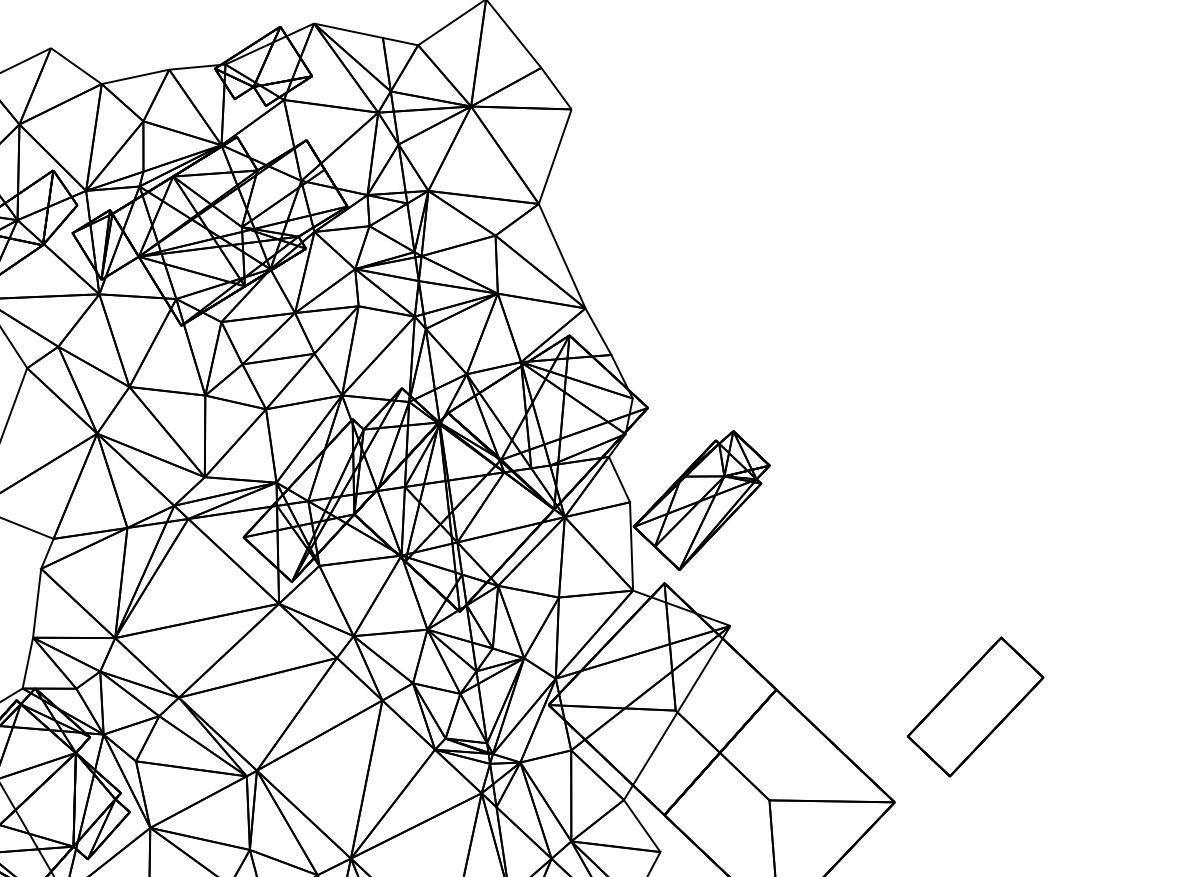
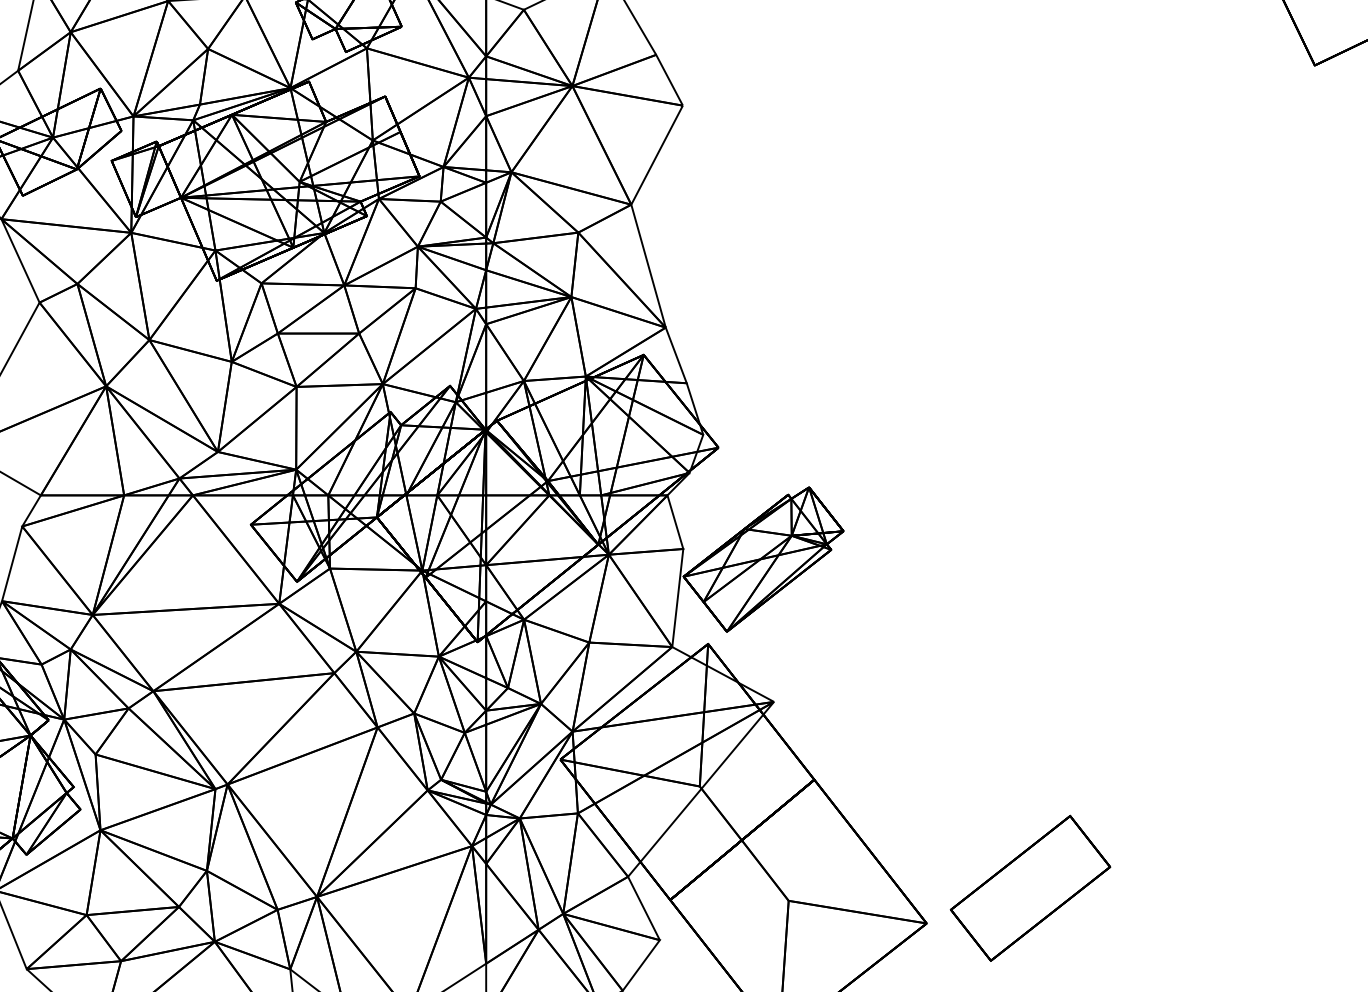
part: (975, 706) -> (1030, 887), moved

